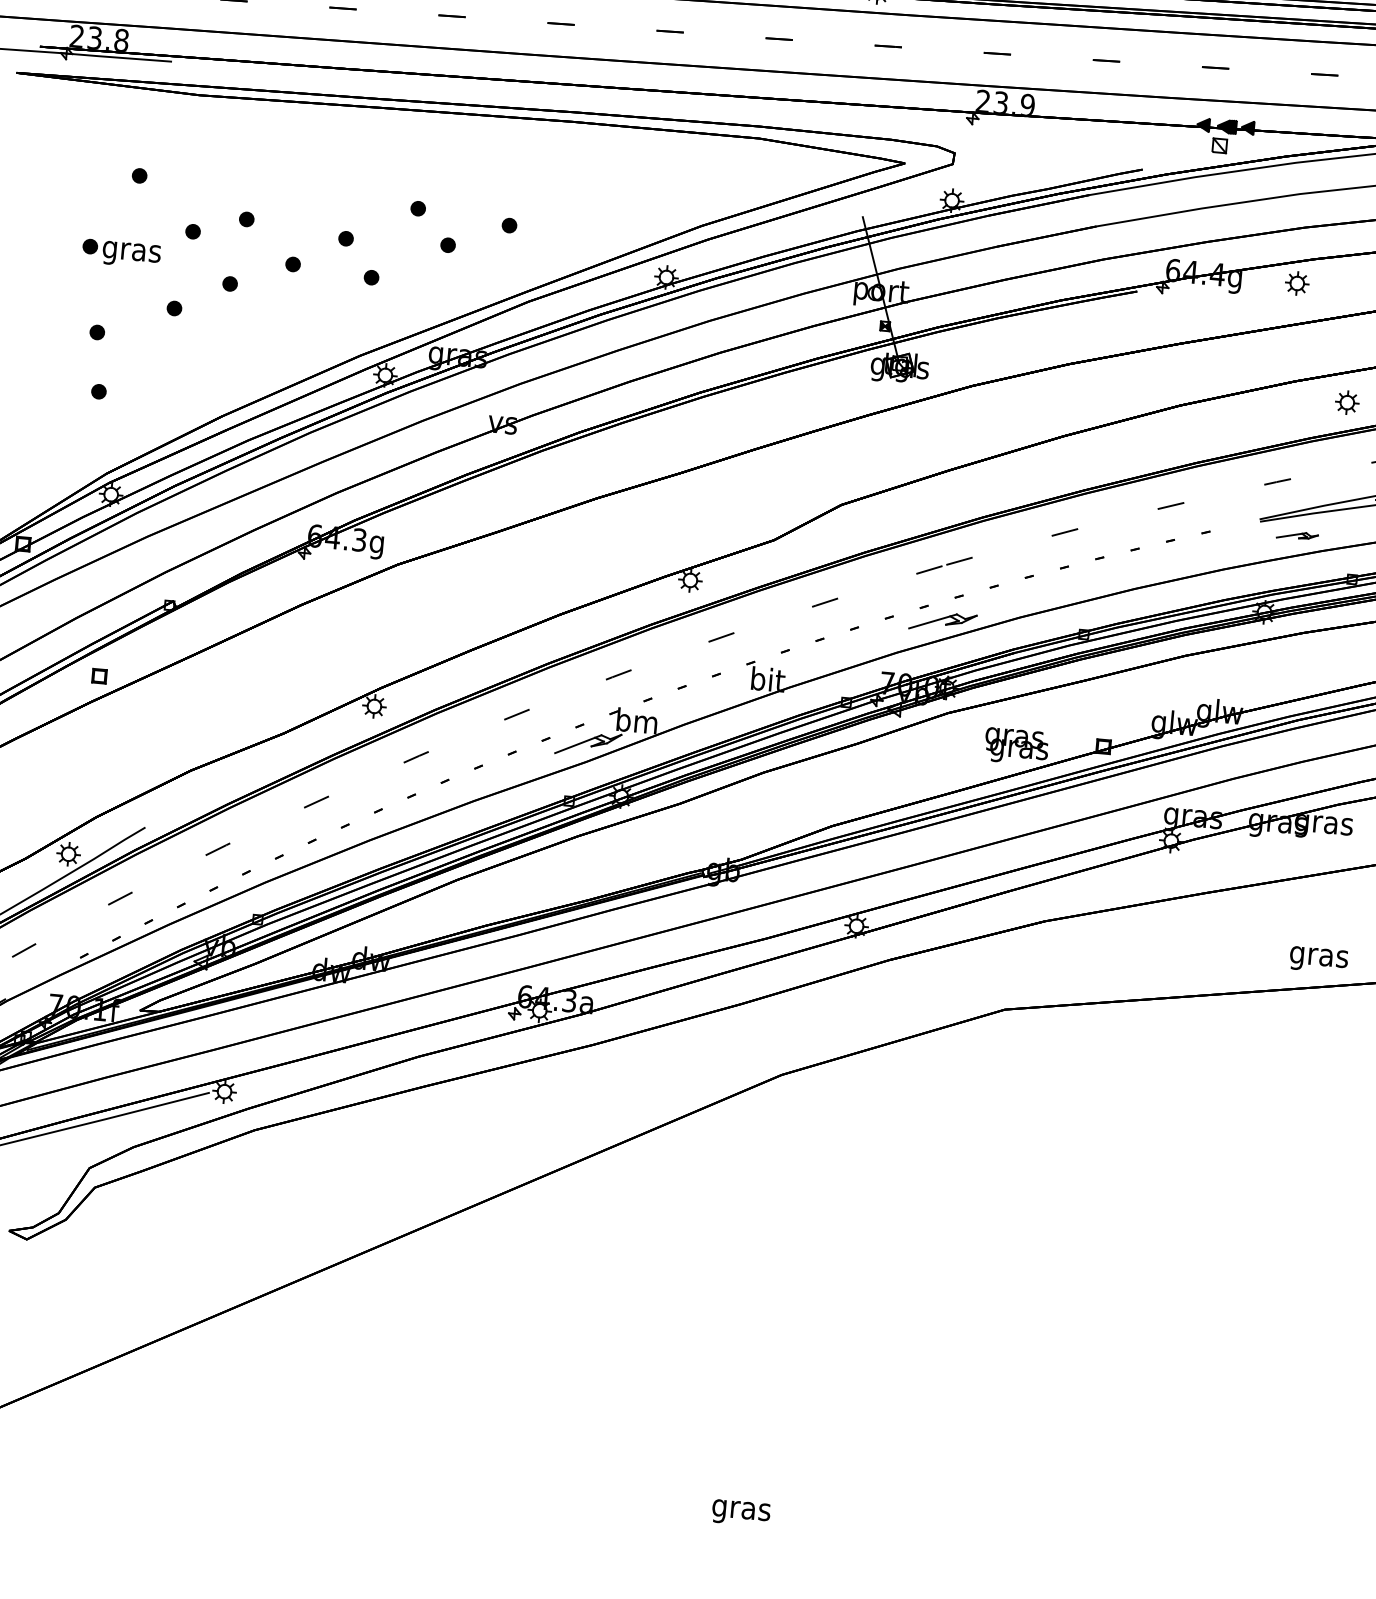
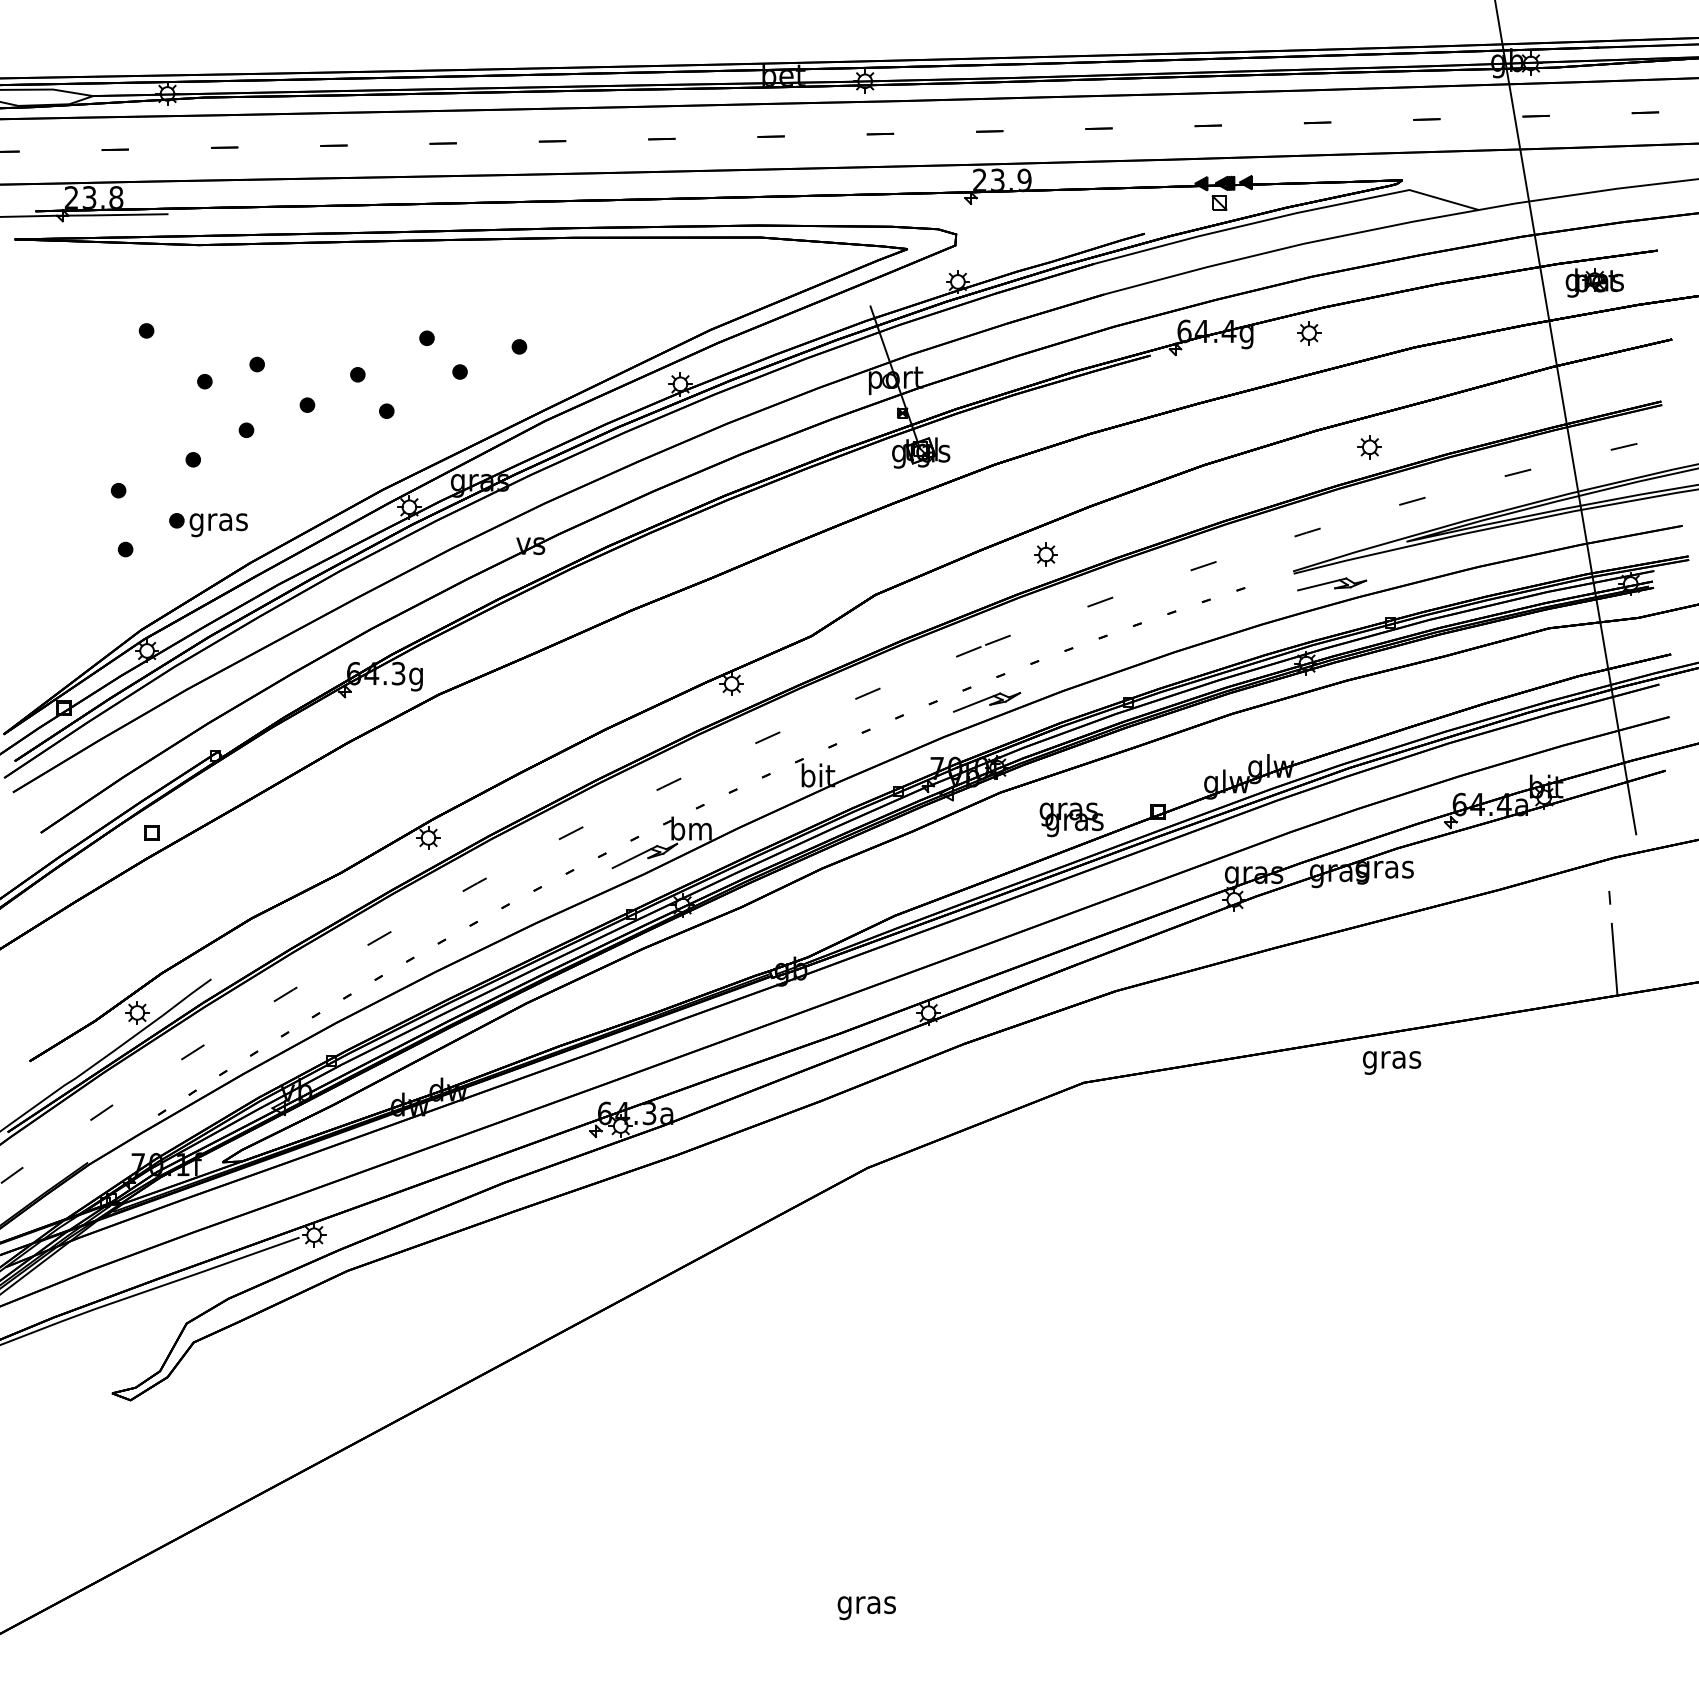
part: (121, 254) -> (208, 525), moved
part: (1014, 480) -> (1045, 554), added
part: (1297, 535) -> (1332, 584), size x1.67
text: (1319, 959) -> (1392, 1062), moved

